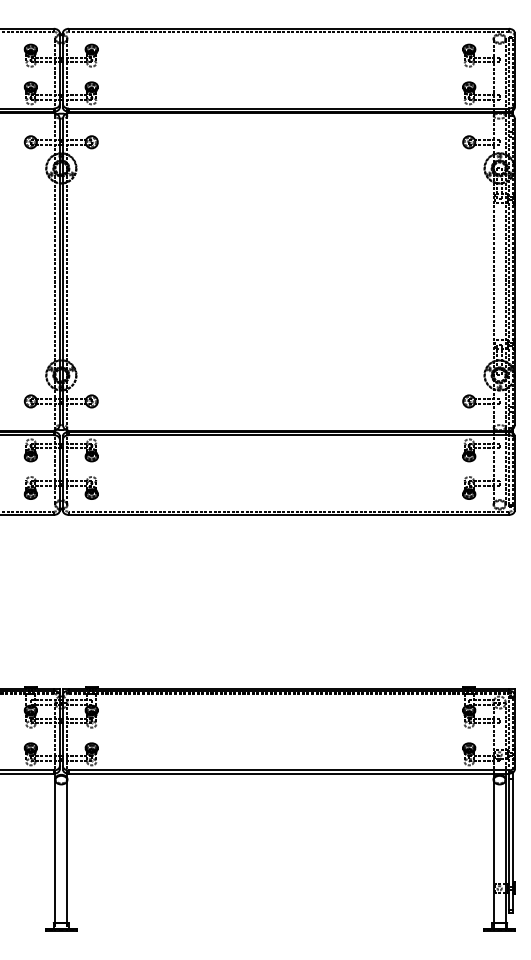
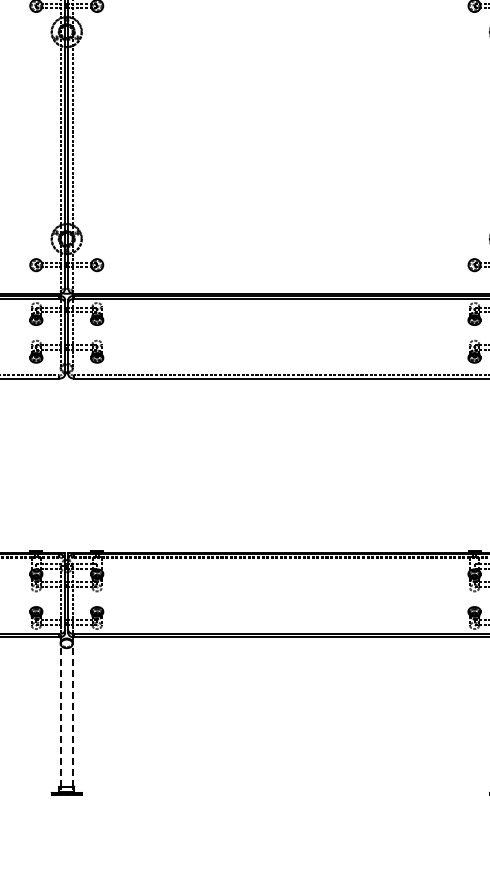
line: (55, 851) -> (60, 715), solid -> dashed
line: (67, 851) -> (72, 715), solid -> dashed

